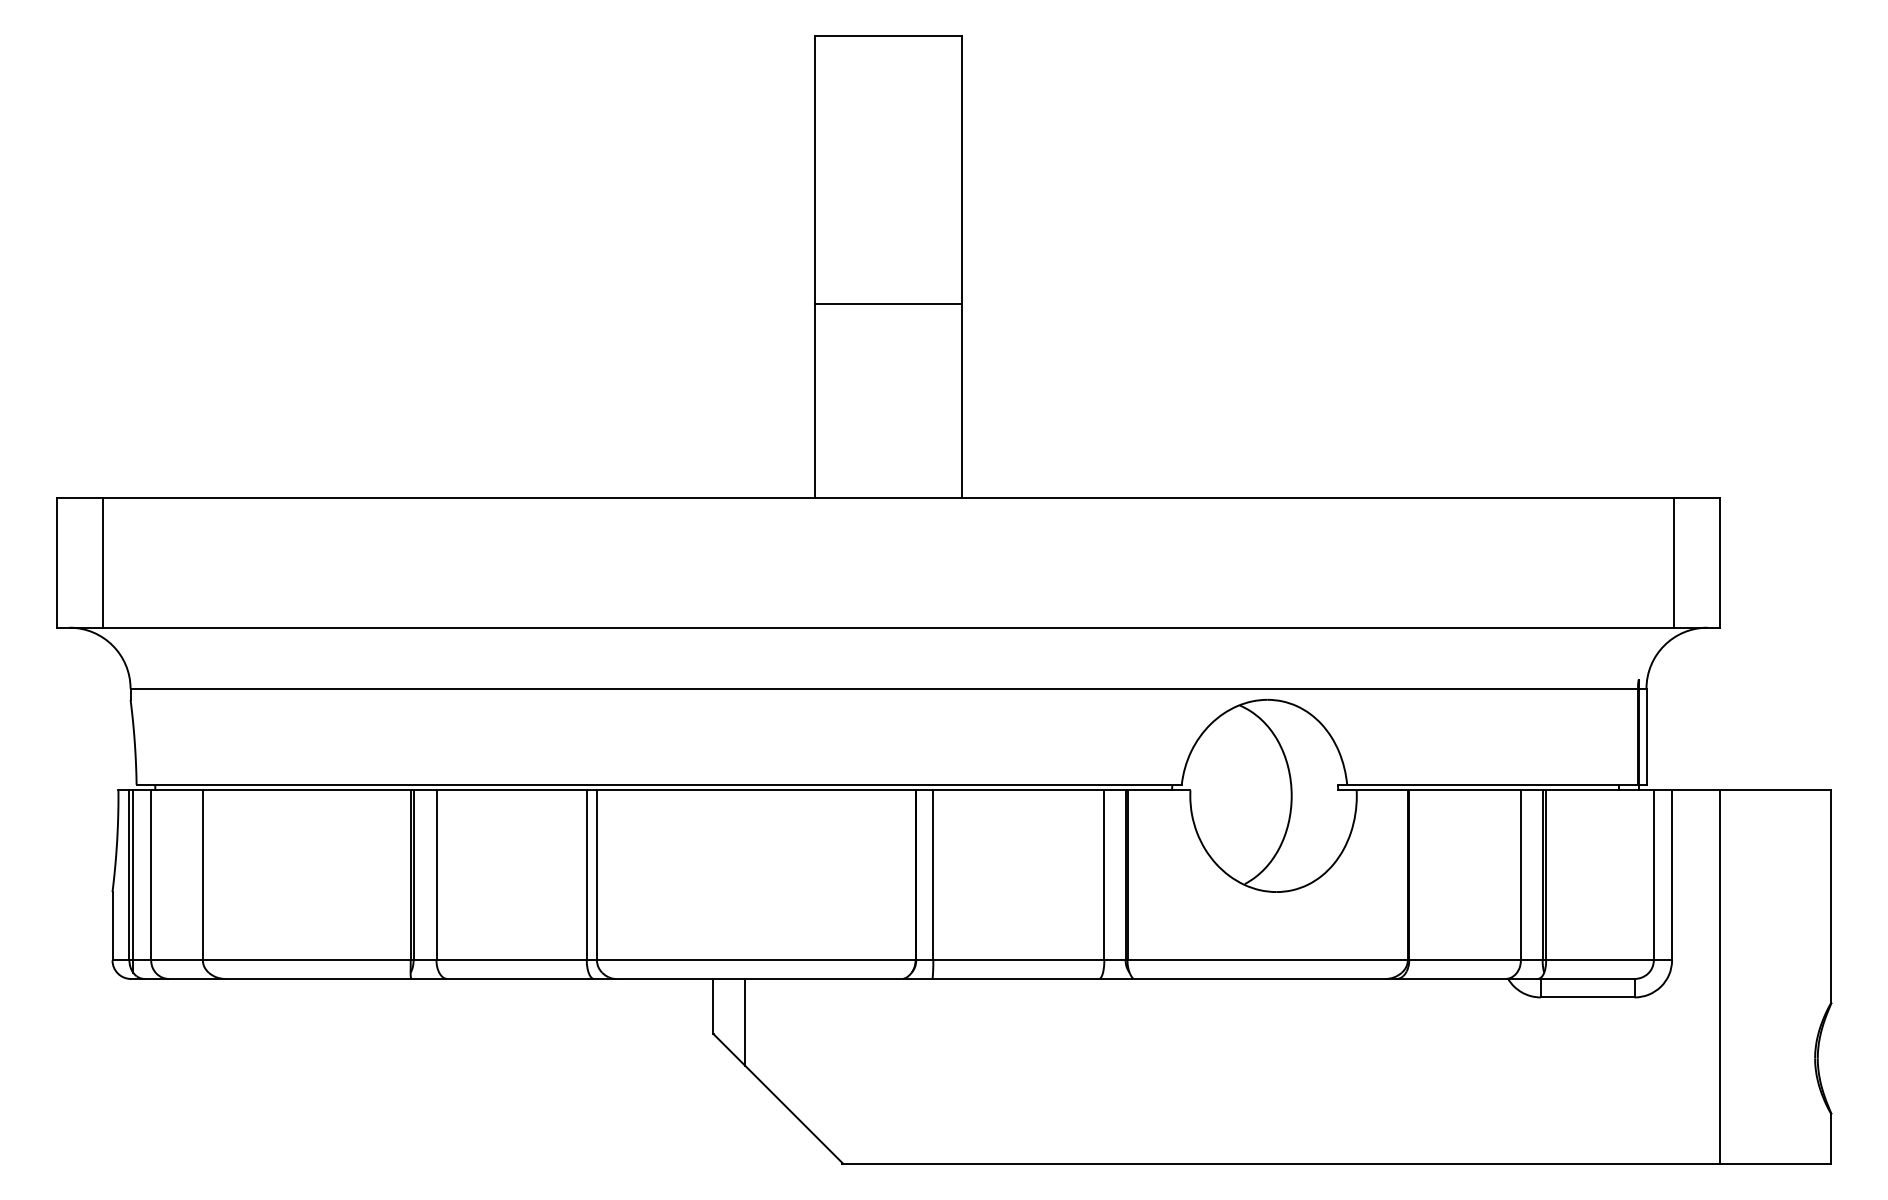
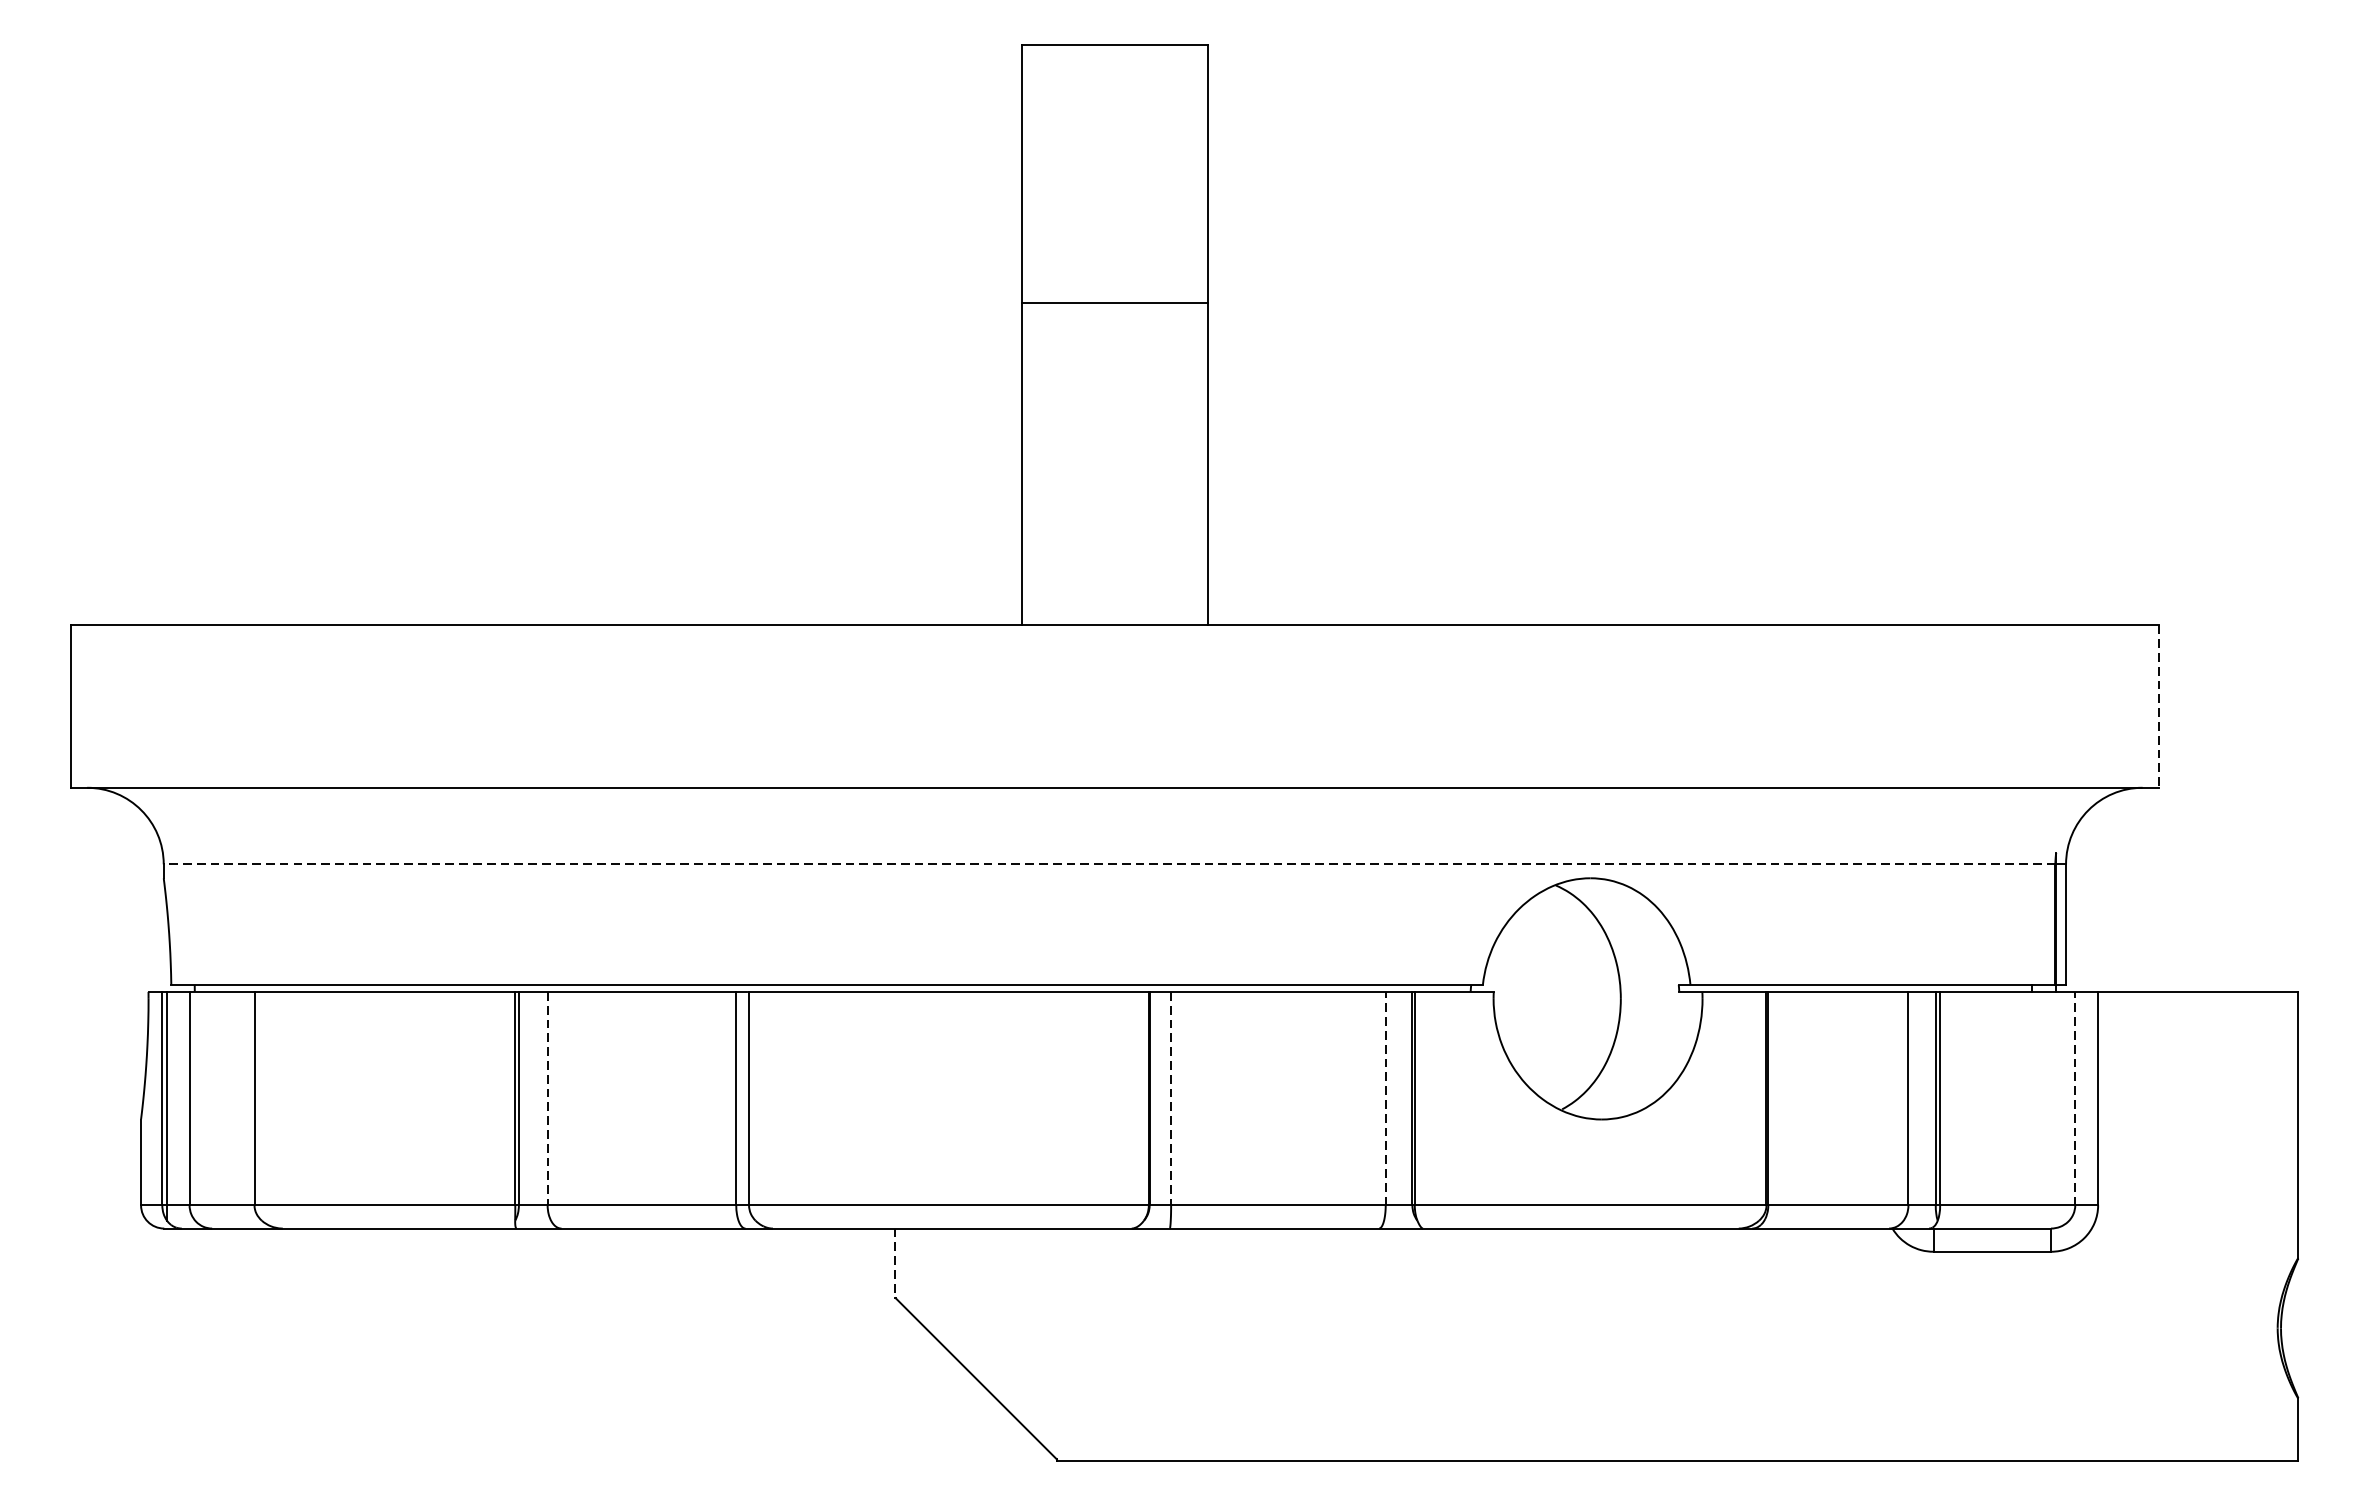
line: (888, 304) -> (1114, 303), moved
line: (102, 562) -> (128, 705), removed
line: (1674, 562) -> (2101, 705), removed
line: (1720, 563) -> (2158, 707), solid -> dashed
line: (884, 688) -> (1109, 864), solid -> dashed
line: (1104, 874) -> (1385, 1097), solid -> dashed
line: (1653, 874) -> (2074, 1097), solid -> dashed
line: (436, 875) -> (547, 1098), solid -> dashed
line: (933, 875) -> (1171, 1098), solid -> dashed
line: (1720, 976) -> (2158, 1225), removed
line: (712, 1006) -> (893, 1263), solid -> dashed
line: (744, 1021) -> (934, 1281), removed

